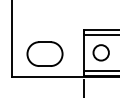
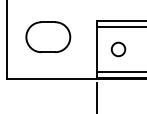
circle: (100, 52) -> (117, 48), size x0.7
part: (44, 53) -> (47, 36), moved

